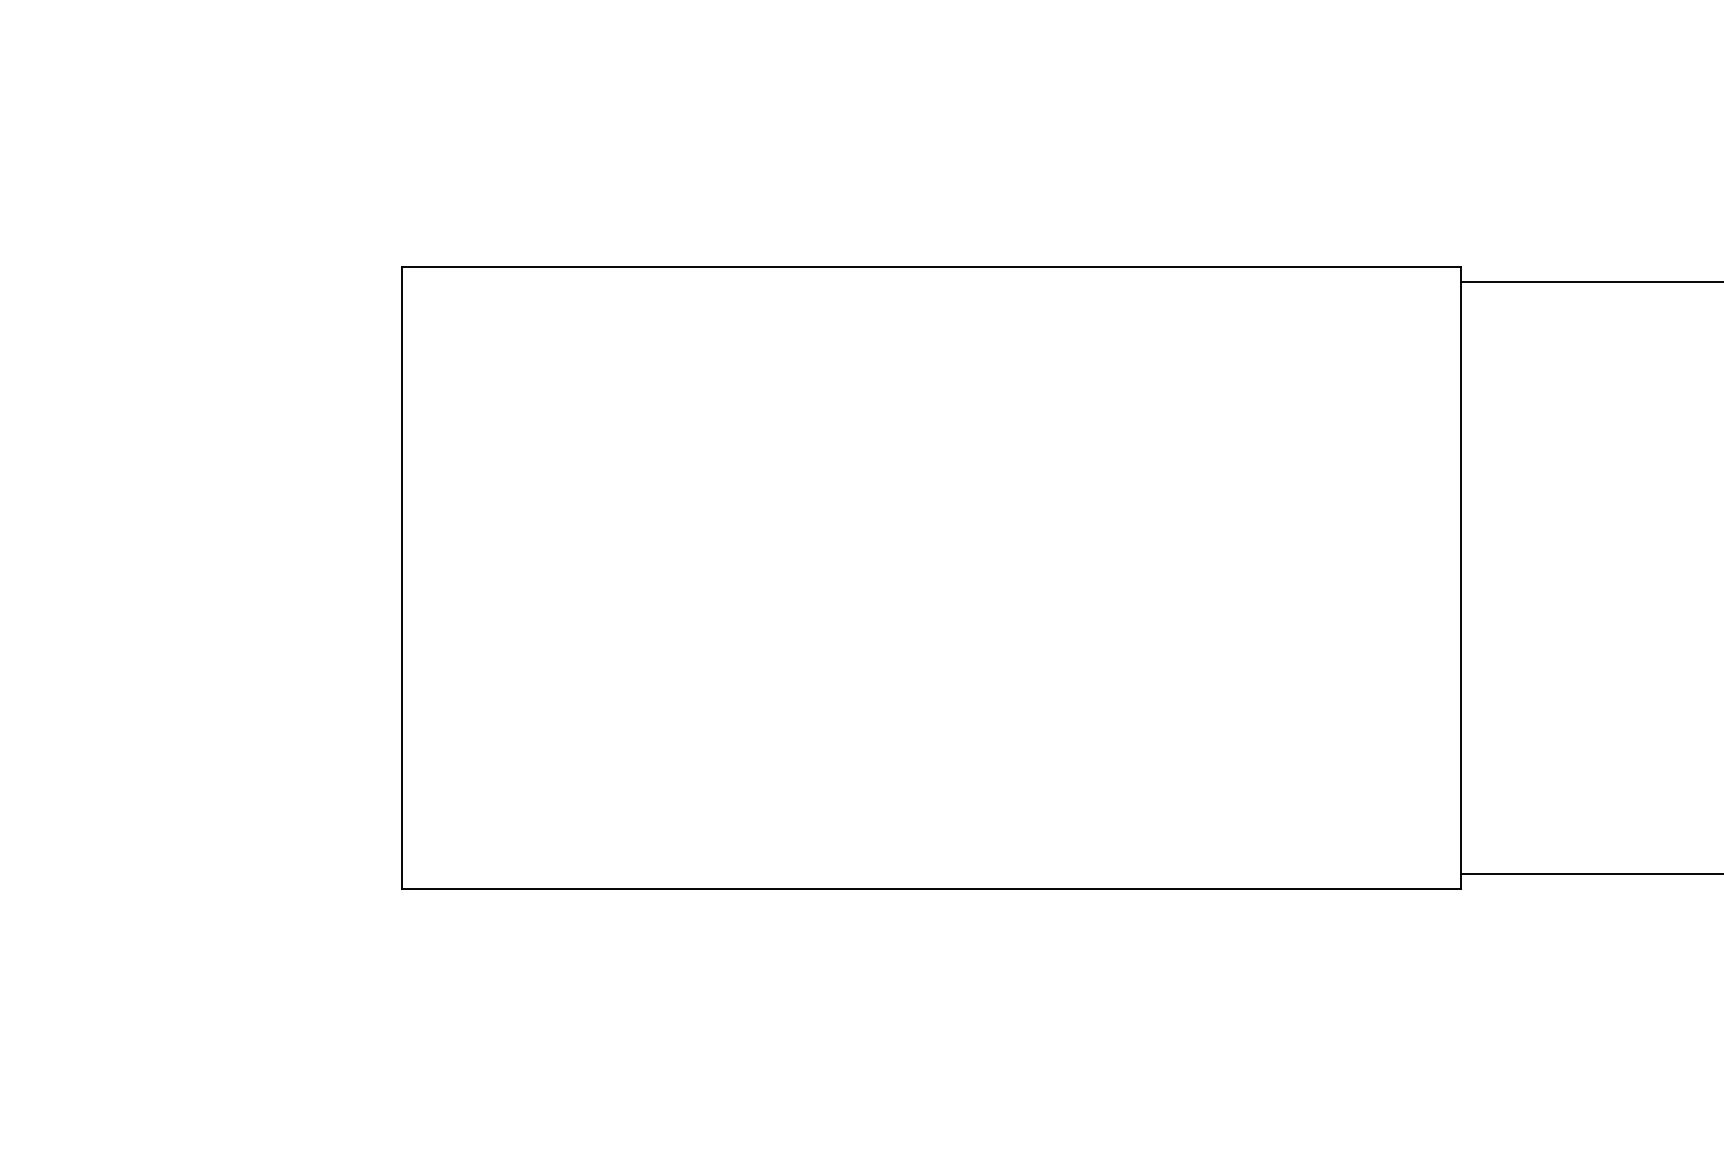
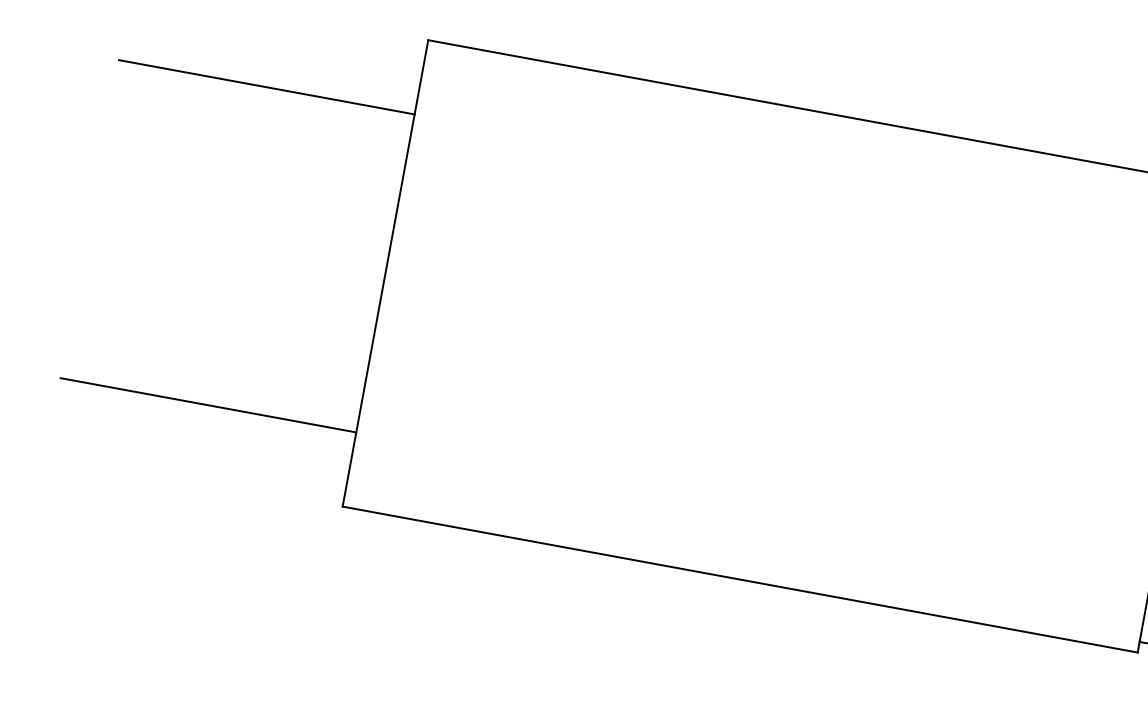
line: (205, 366) -> (266, 87), added
line: (205, 789) -> (208, 405), added

